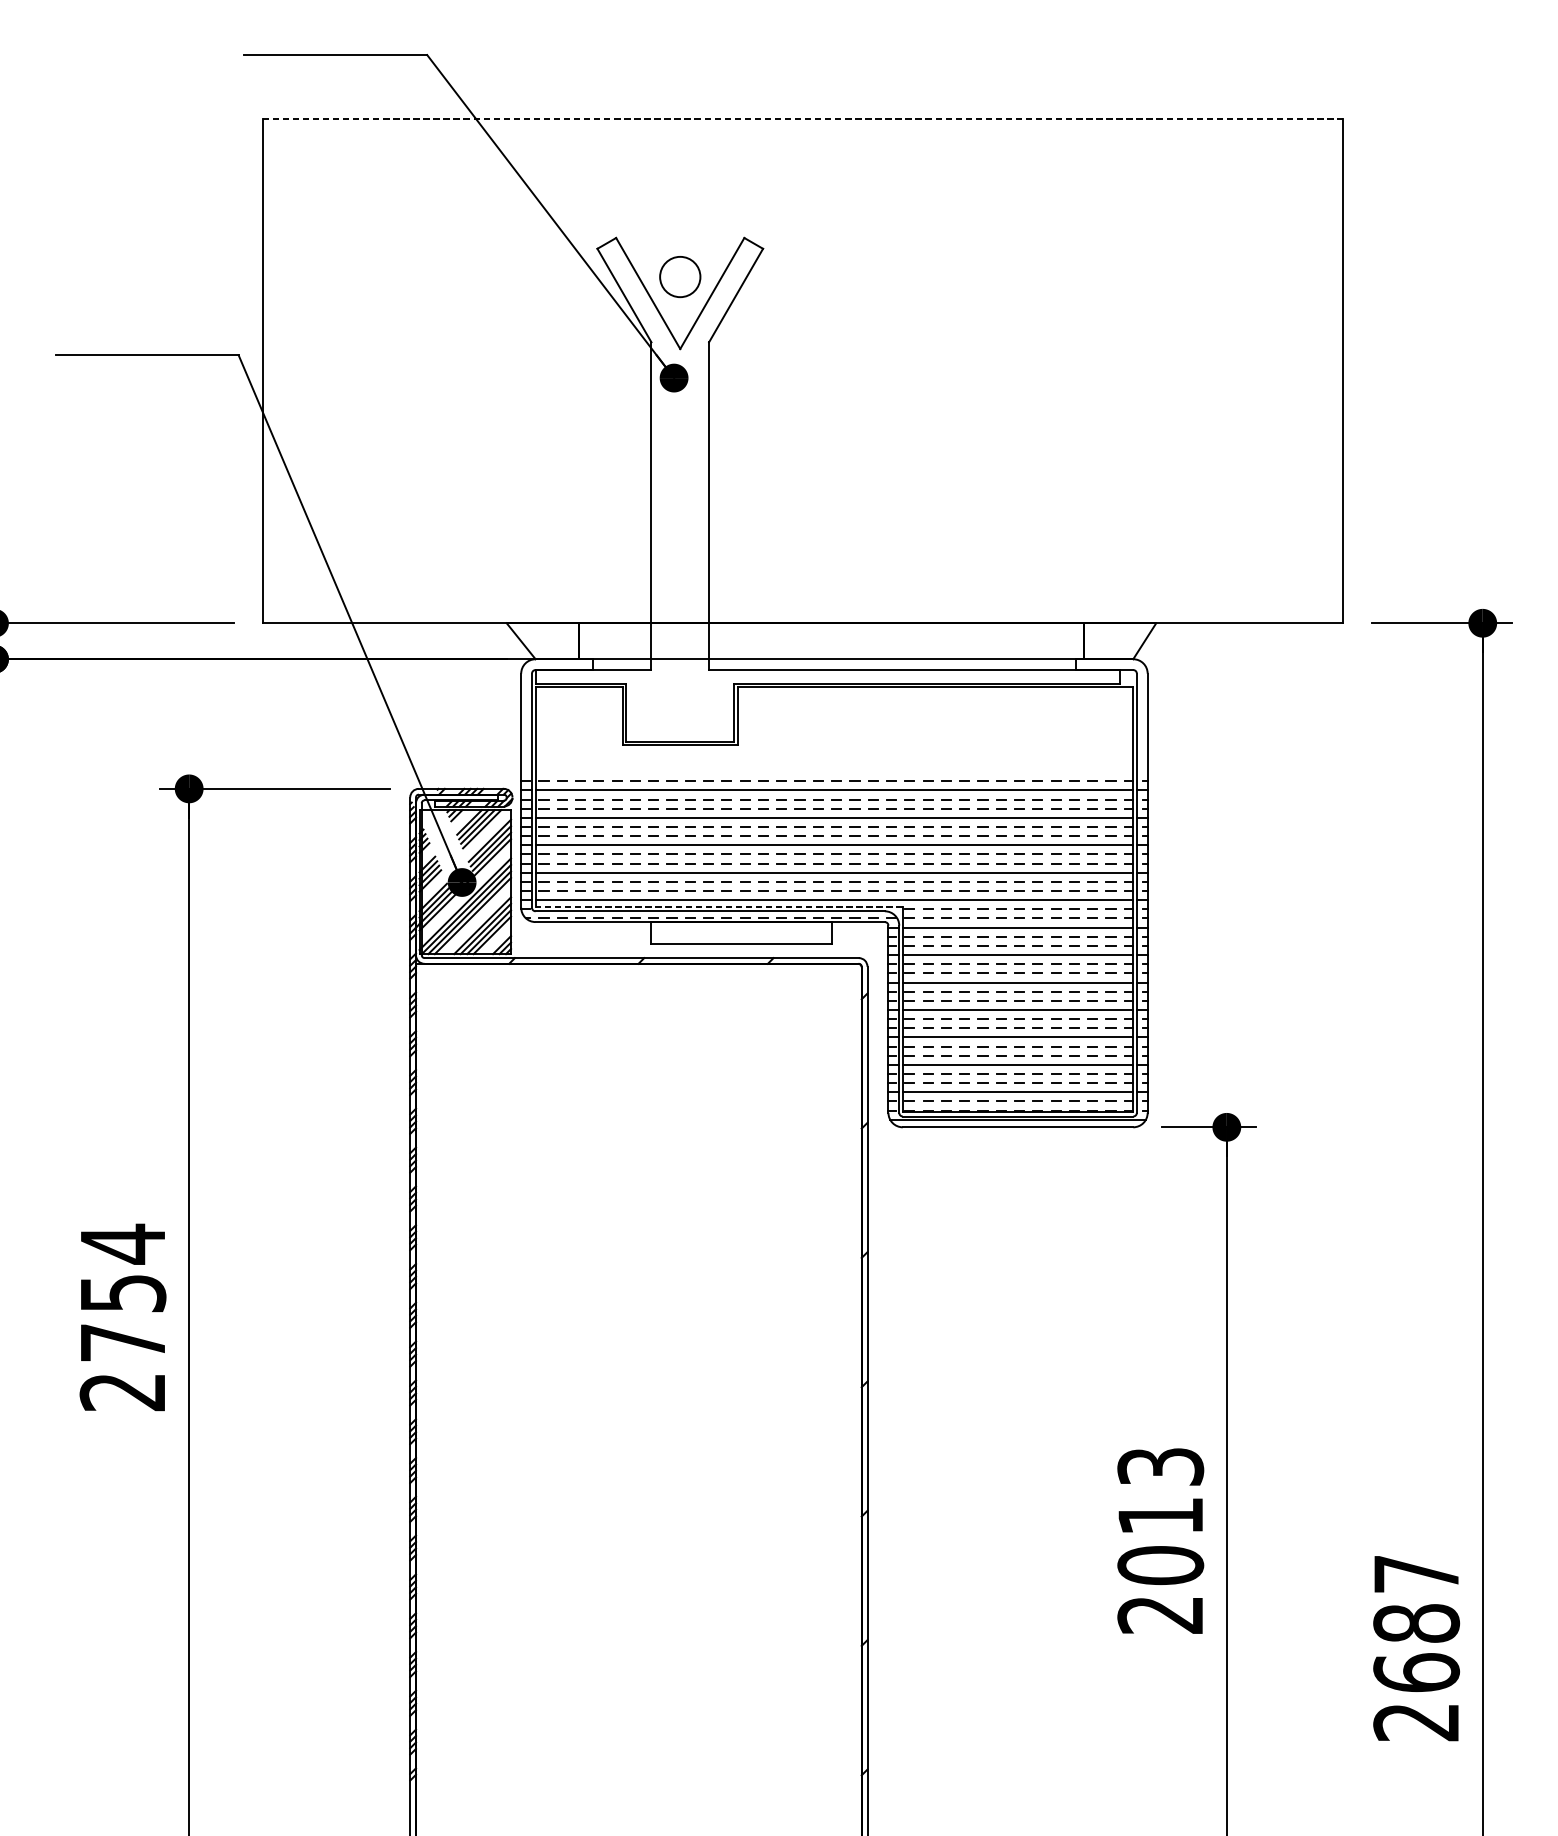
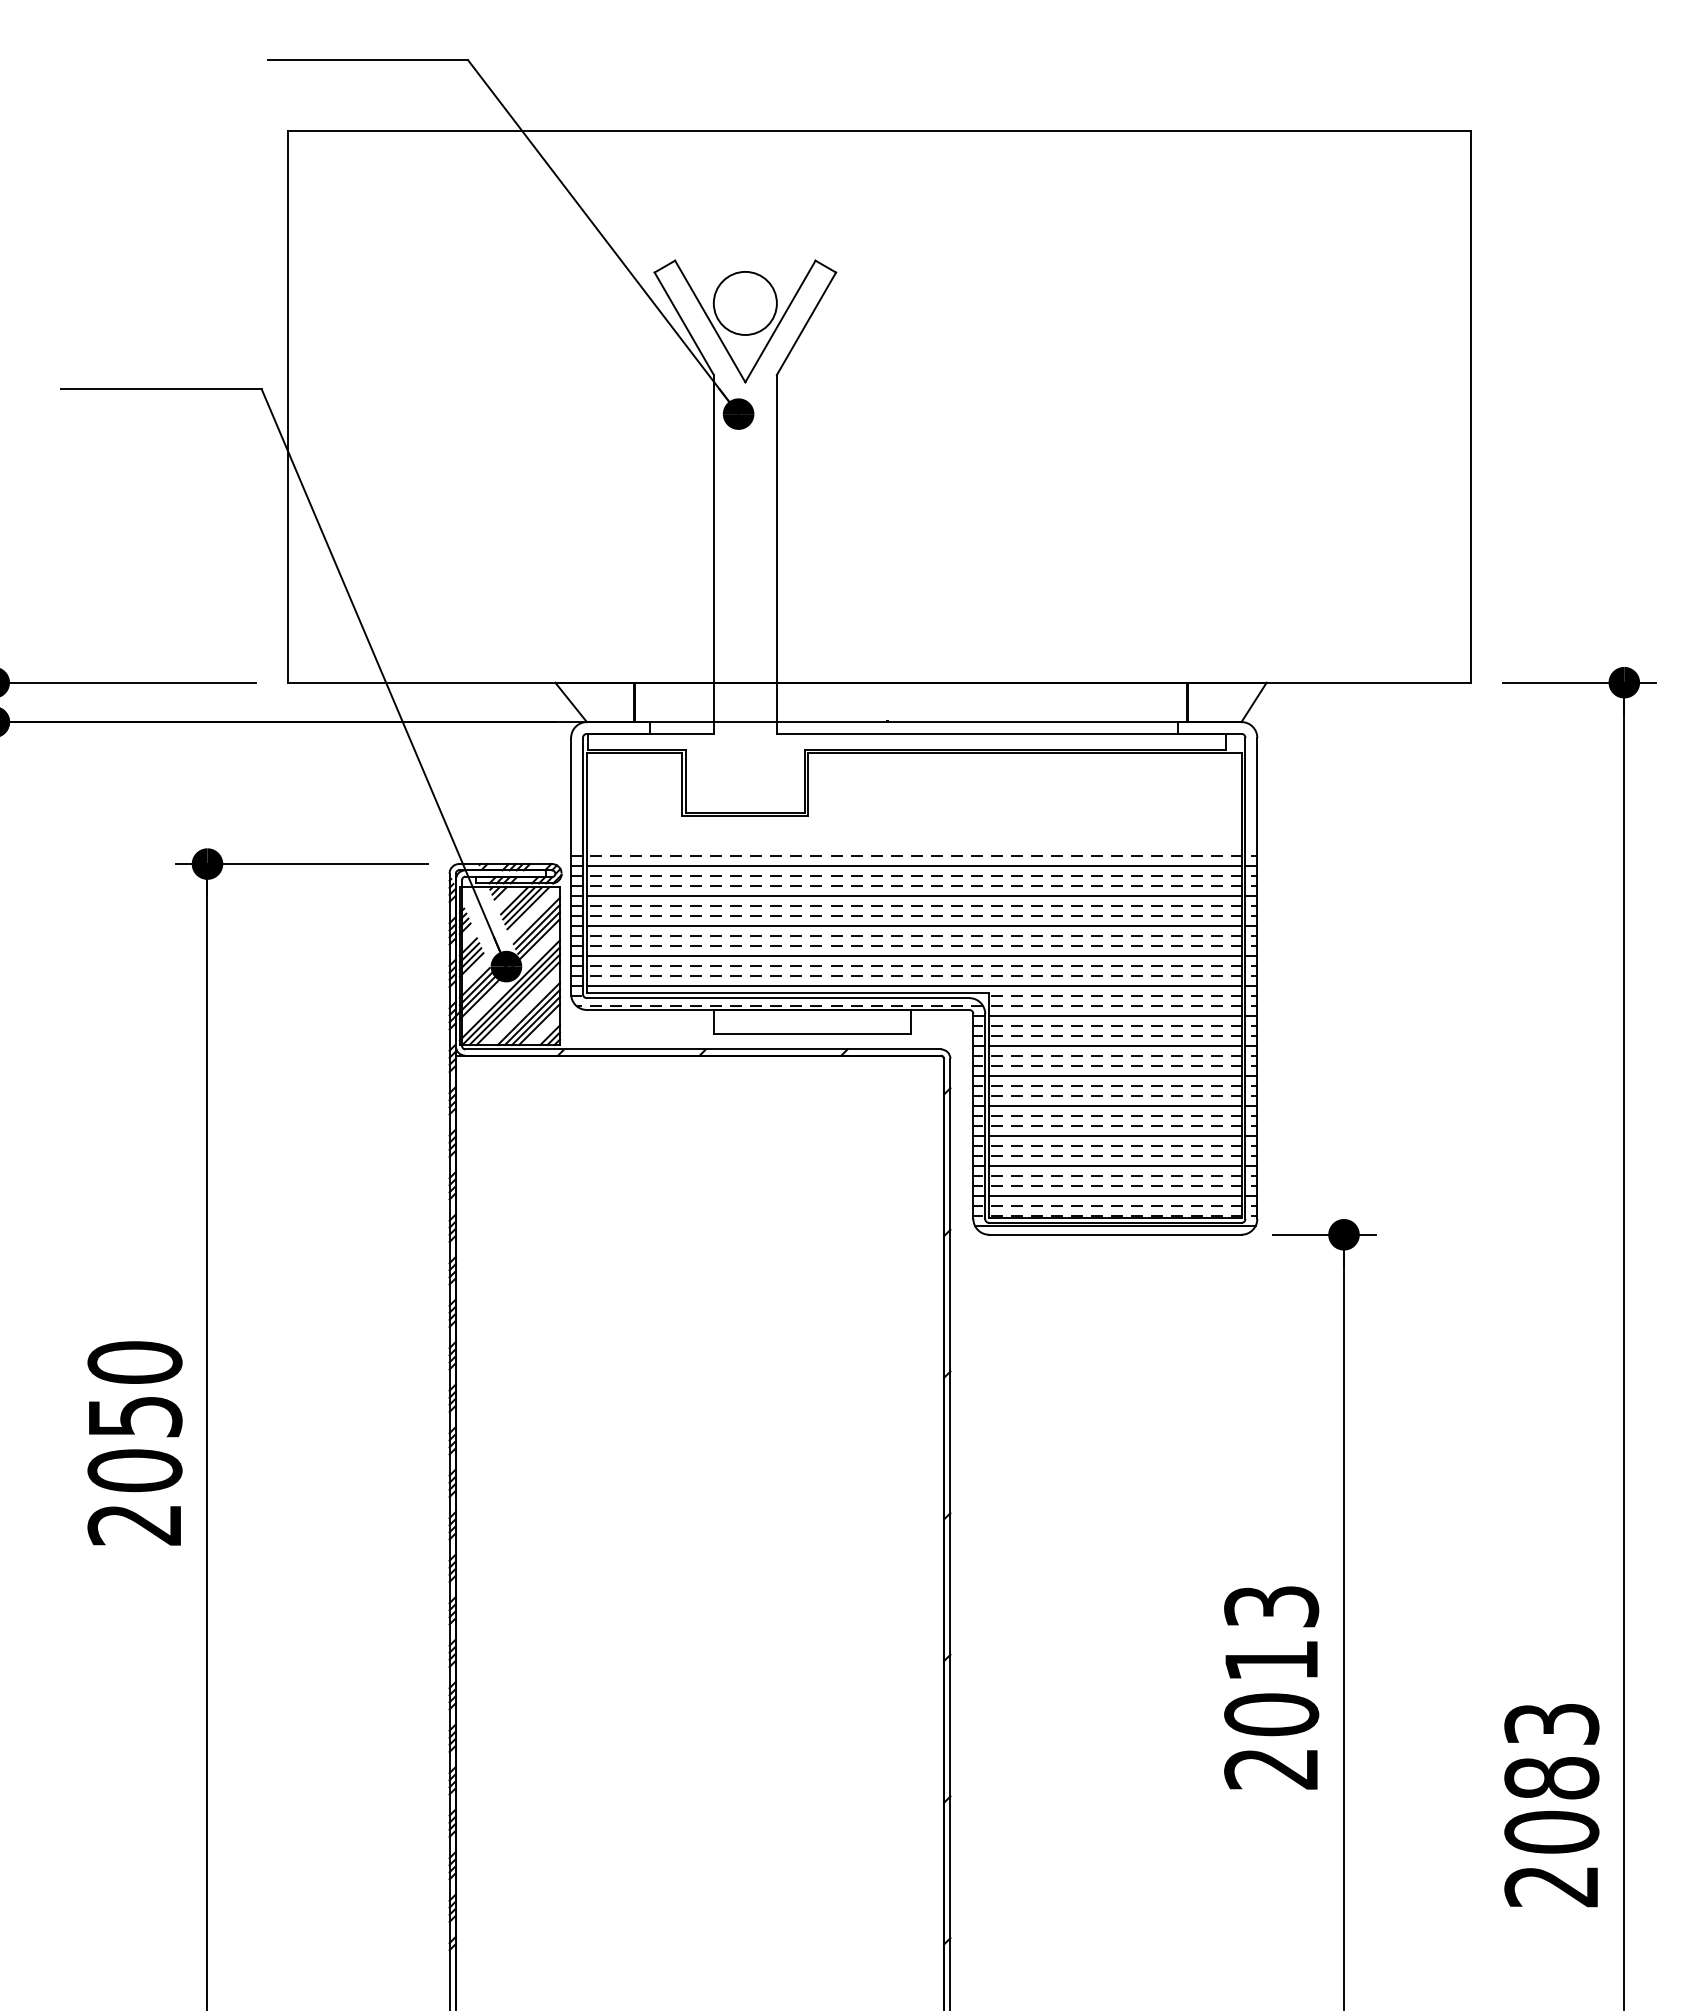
line: (802, 119) -> (879, 130), dashed -> solid
circle: (679, 276) -> (744, 302), size x1.43
line: (718, 907) -> (787, 993), dashed -> solid
text: (122, 1293) -> (134, 1416), 2754 -> 2050
text: (1416, 1623) -> (1551, 1778), 2687 -> 2083

